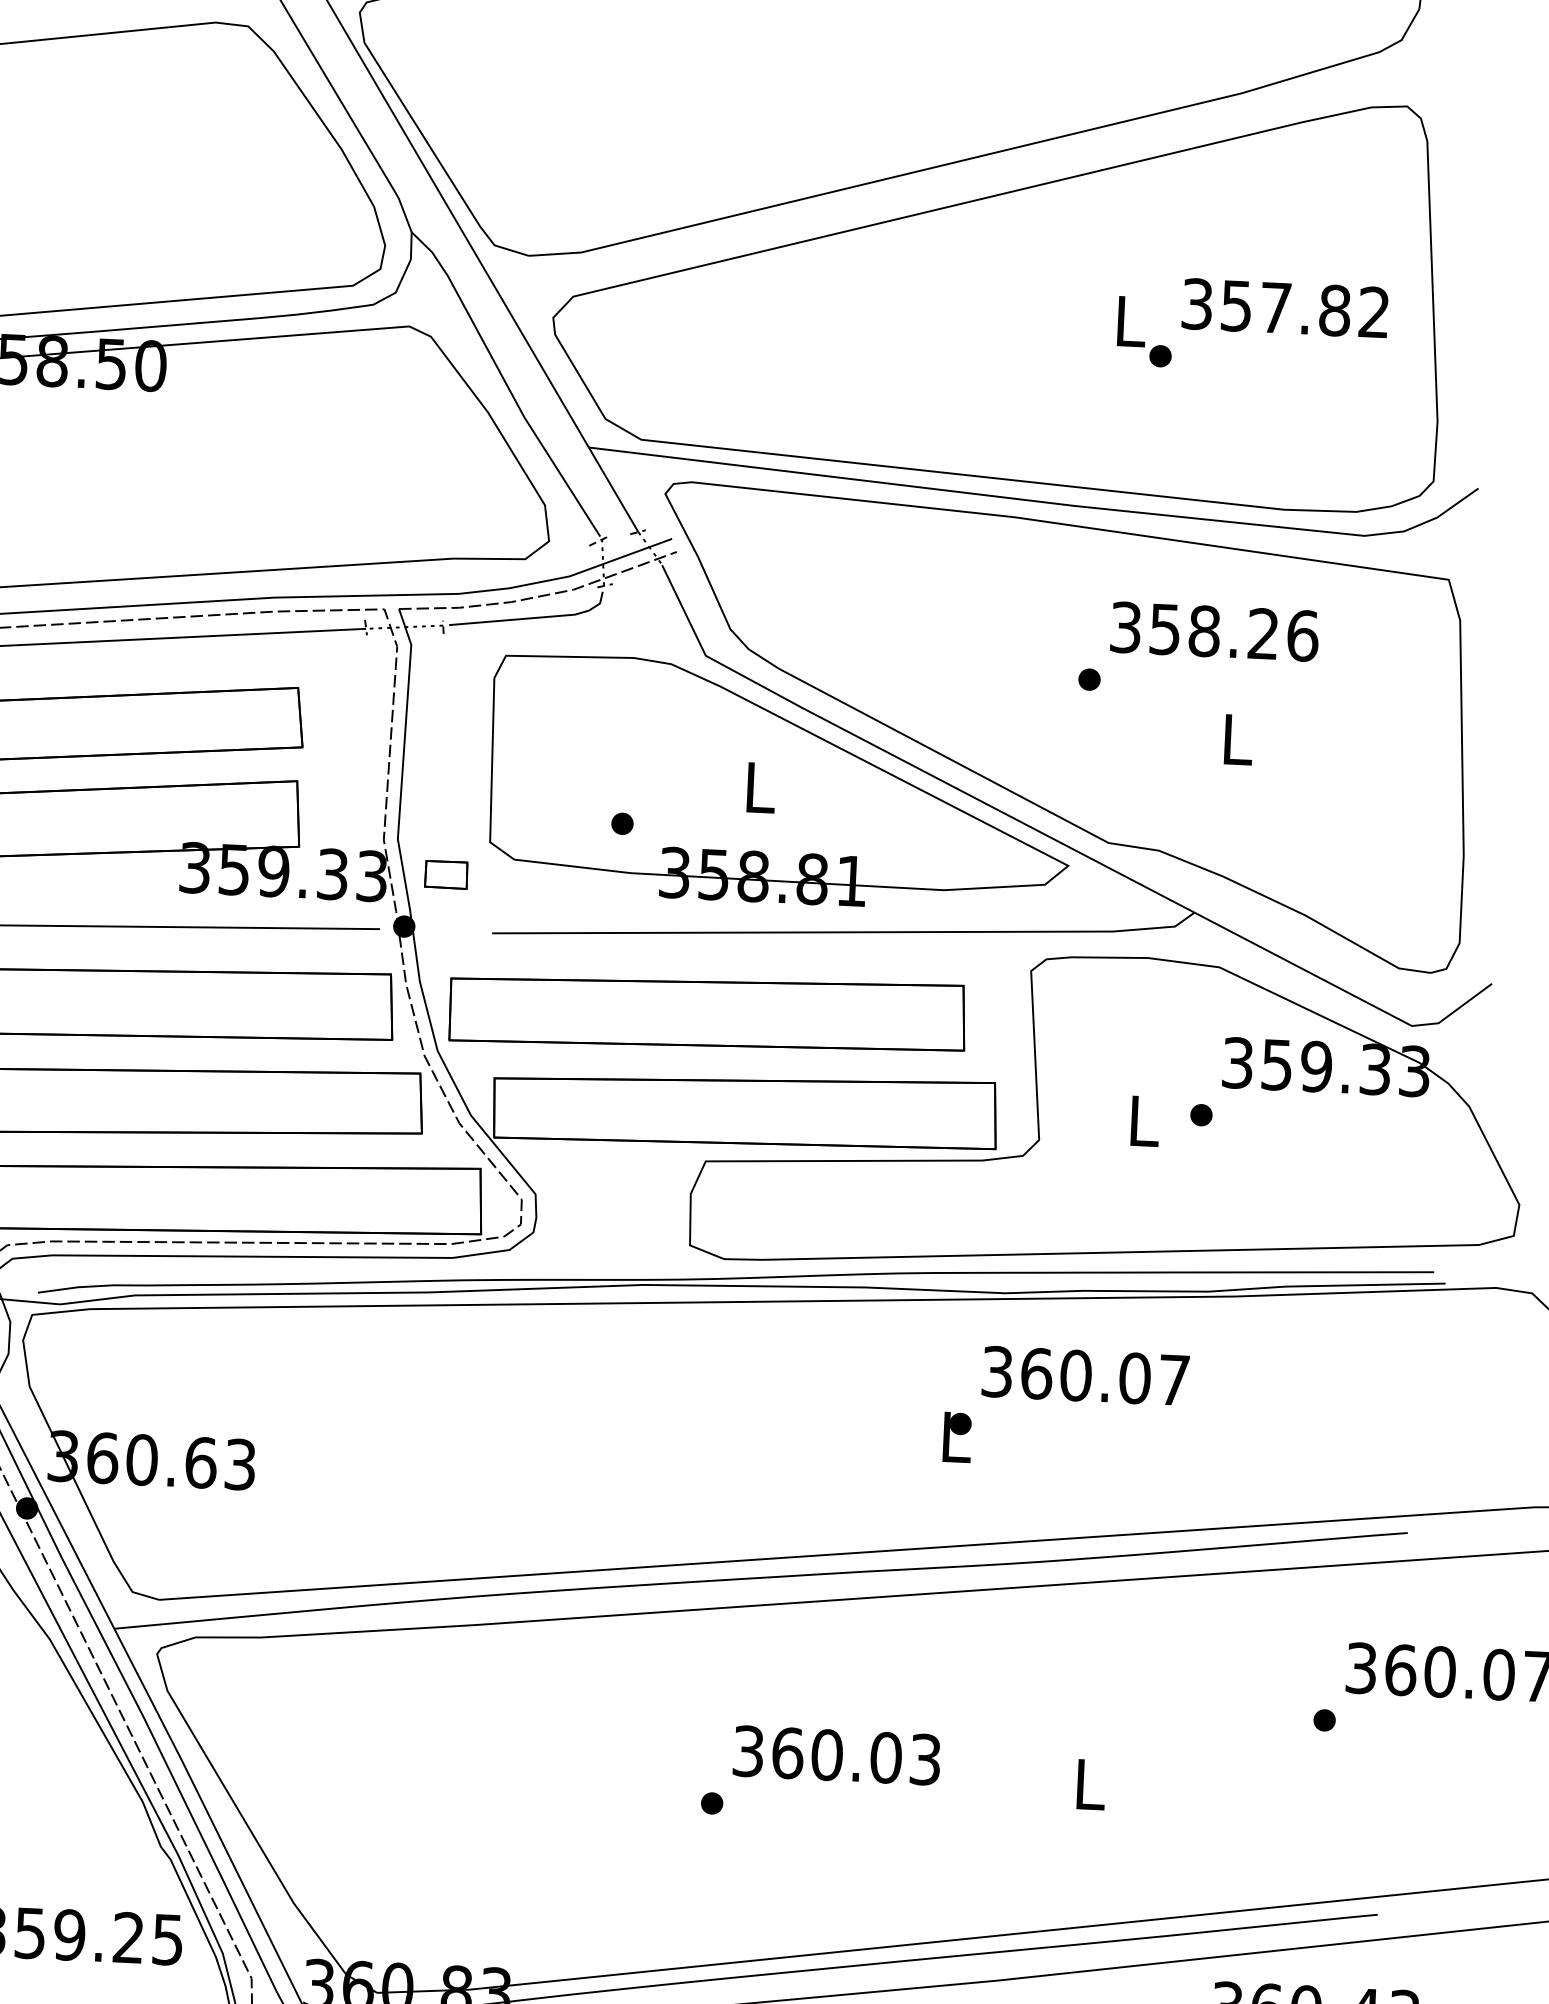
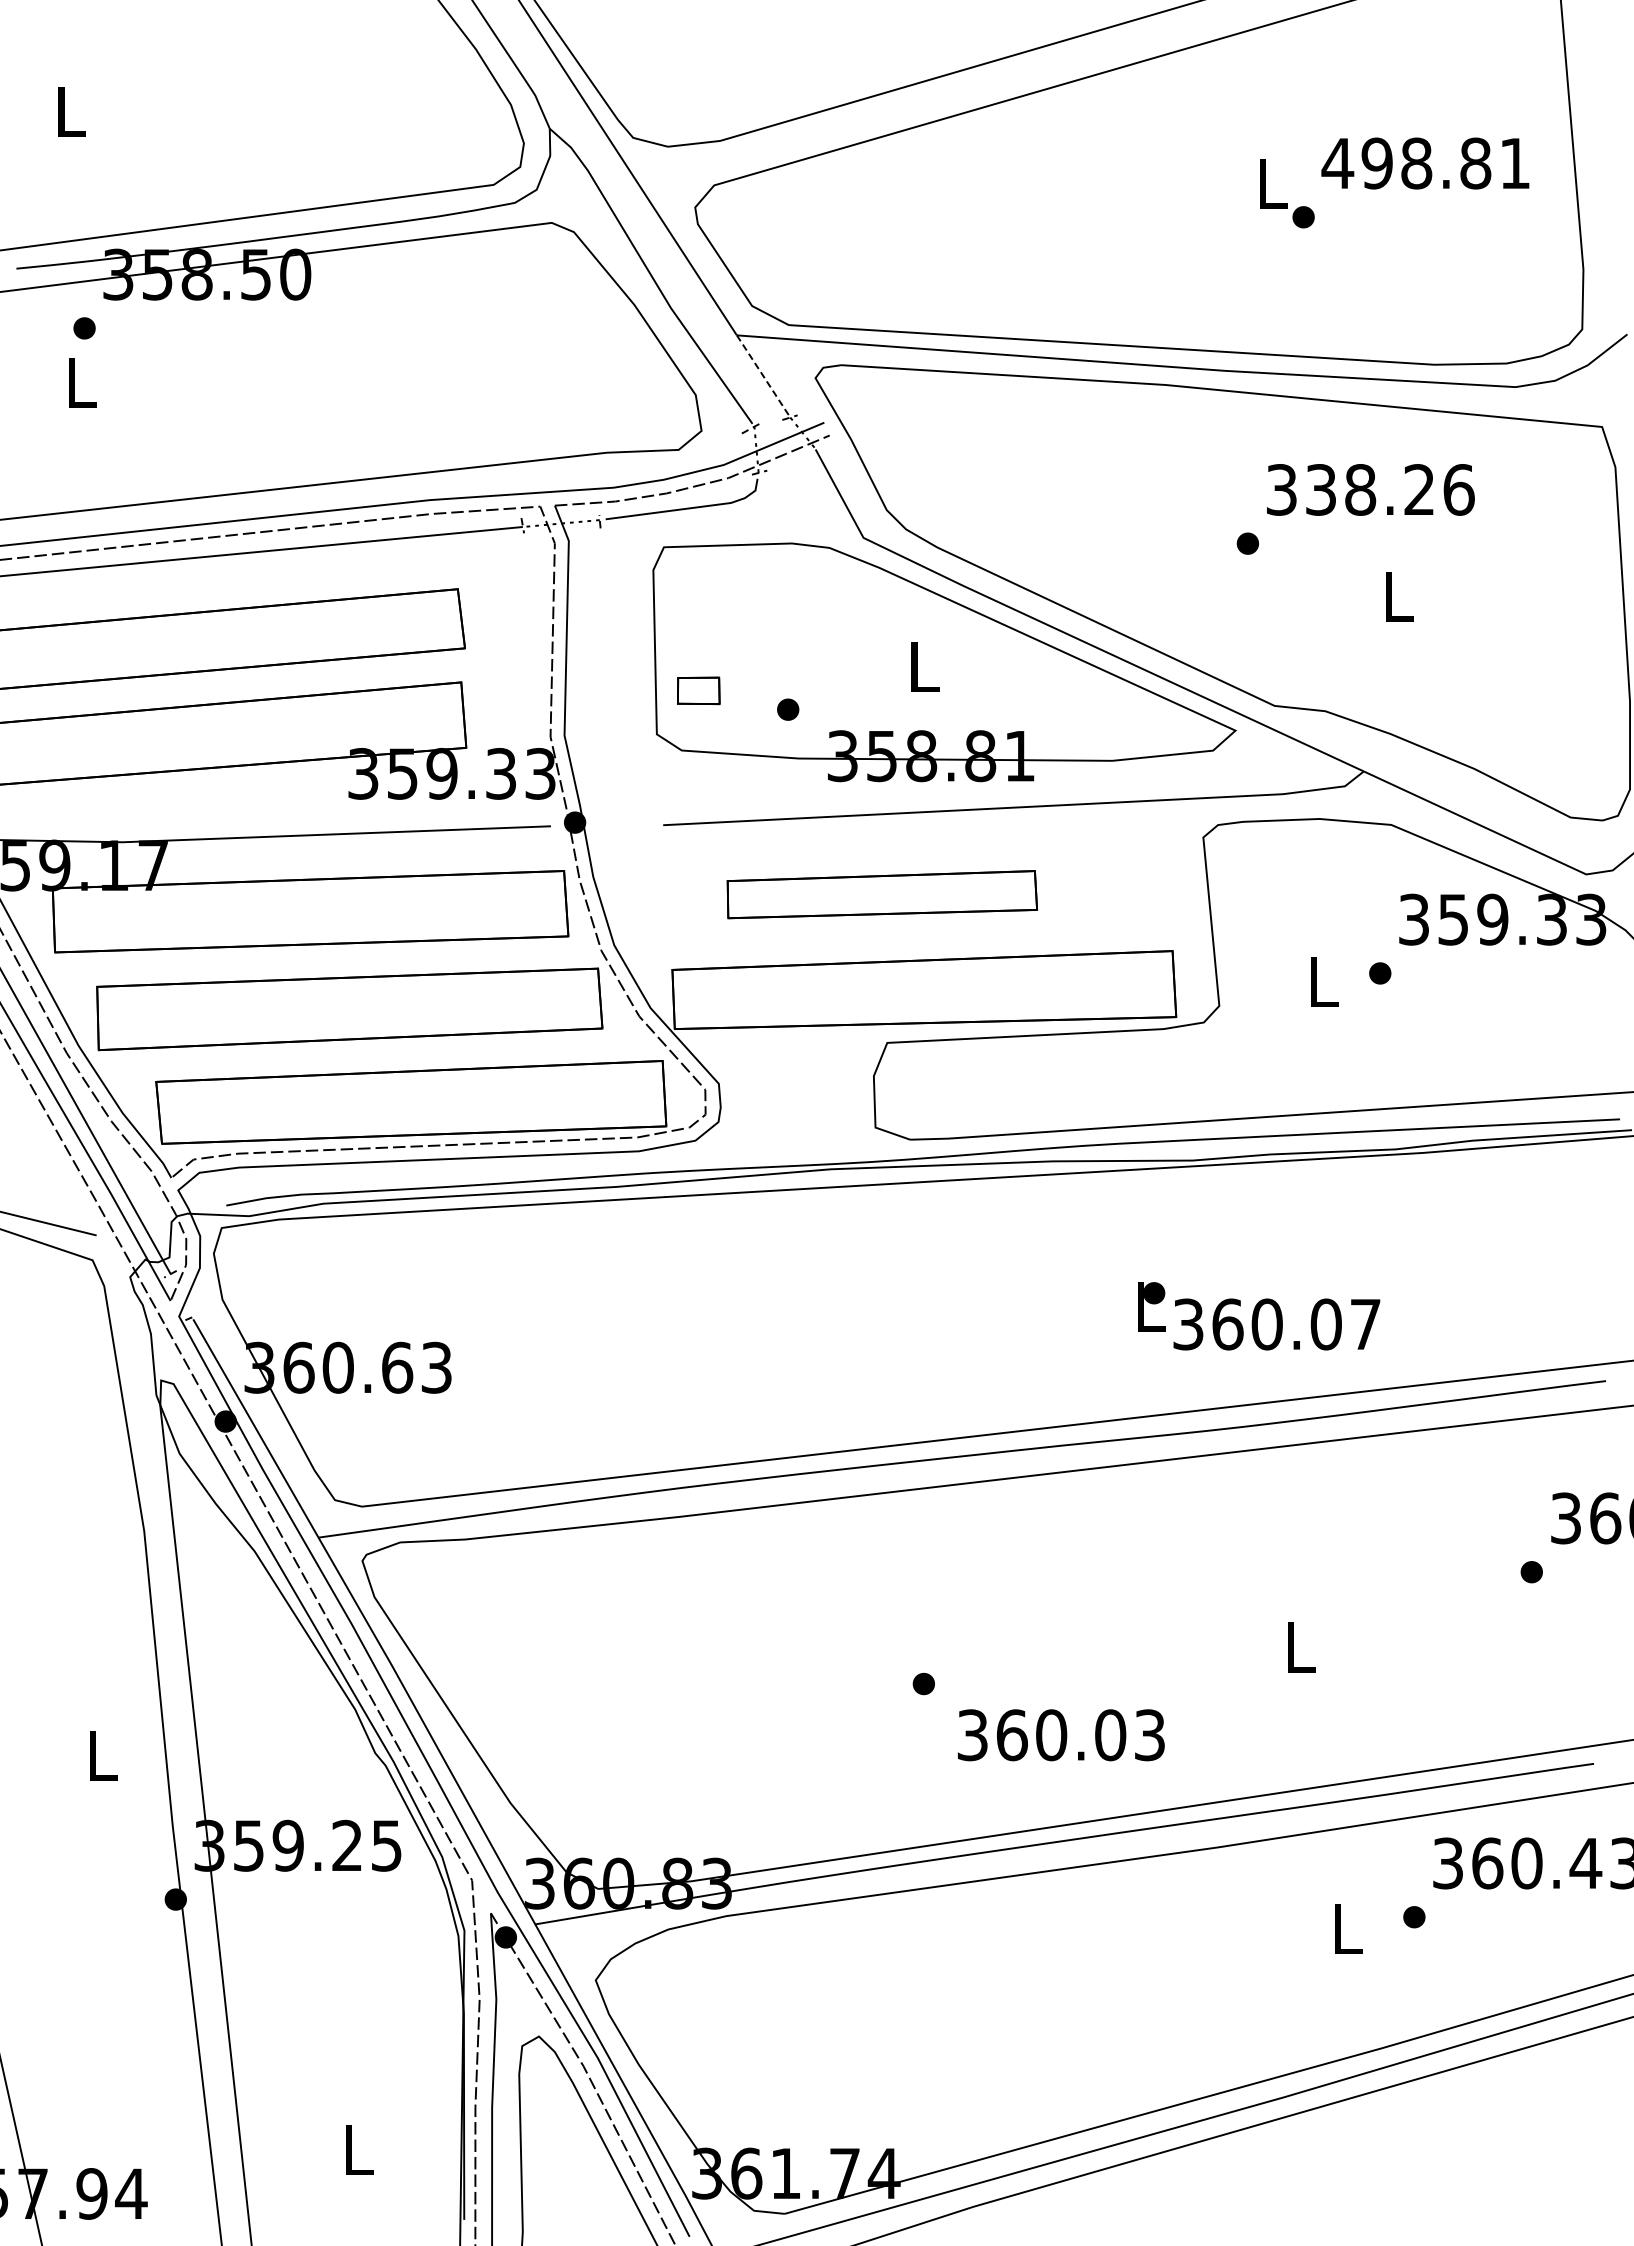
text: (1284, 308) -> (1425, 163), 357.82 -> 498.81
line: (613, 489) -> (763, 376), solid -> dashed
text: (1164, 628) -> (1320, 489), 358.26 -> 338.26
part: (446, 874) -> (698, 690), moved
part: (707, 1012) -> (882, 894), size x0.6
text: (1085, 1376) -> (1276, 1324), moved
text: (837, 1755) -> (1061, 1735), moved

